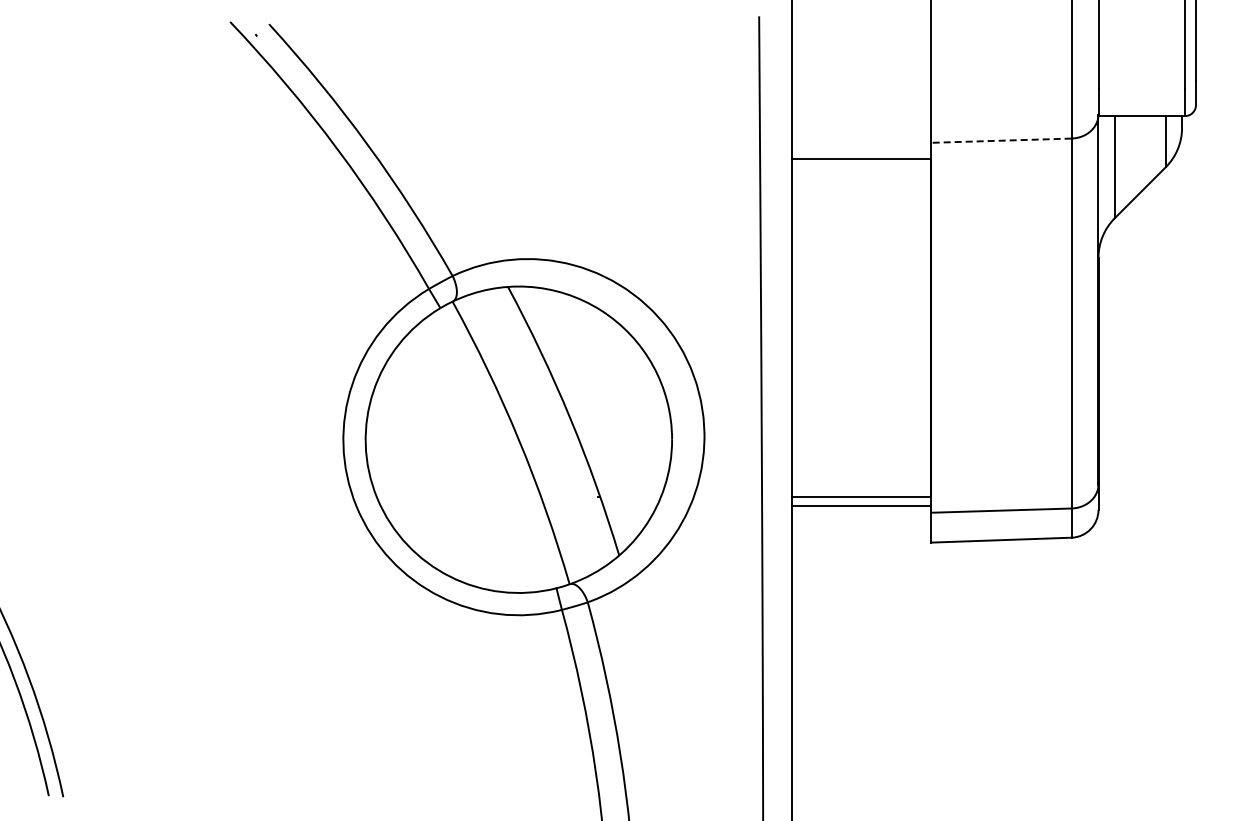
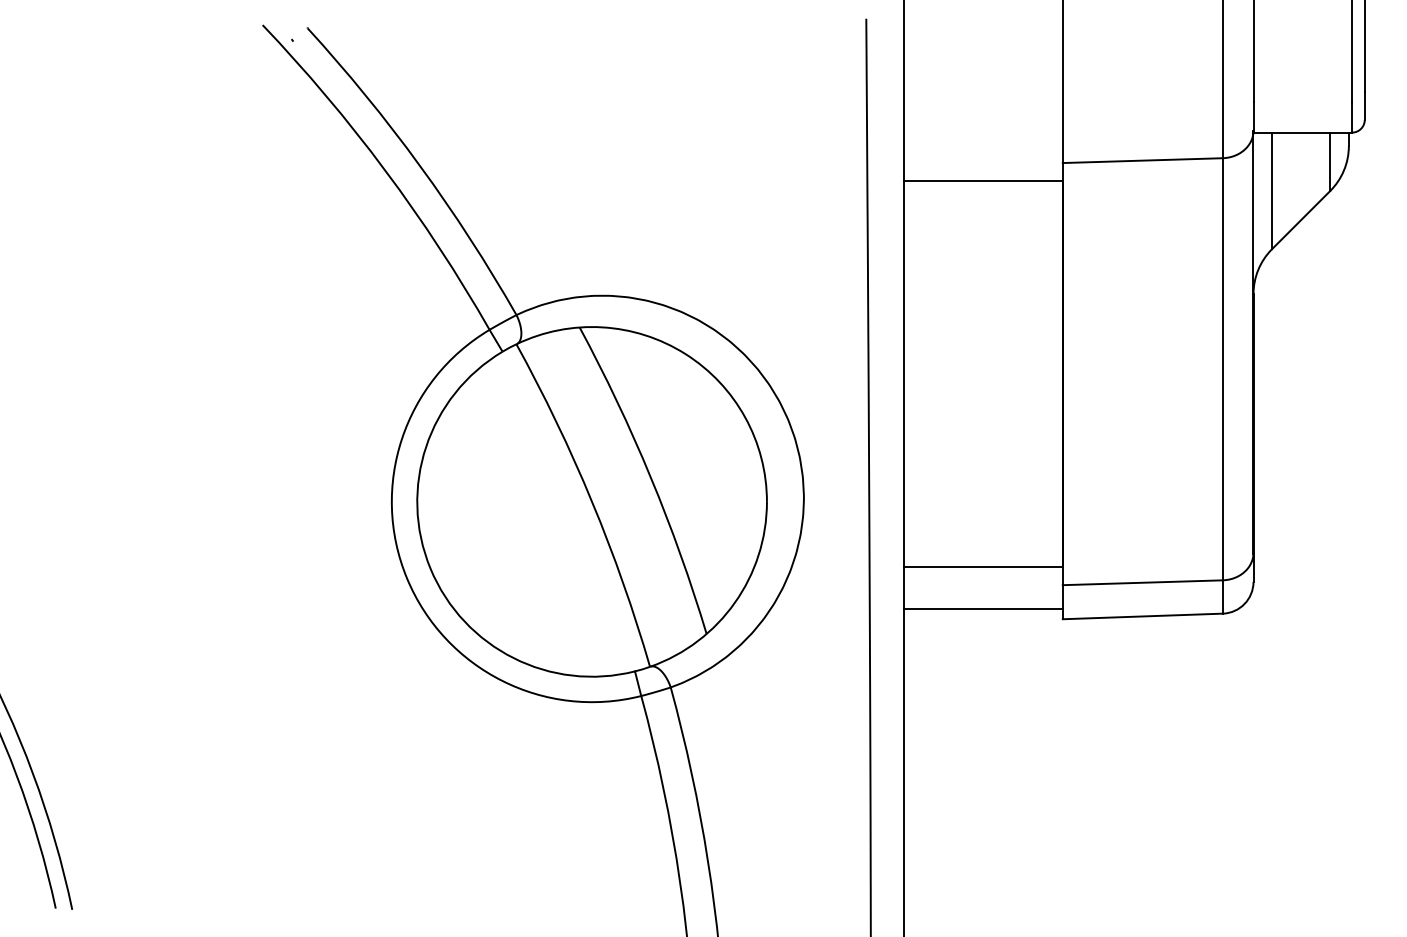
line: (1000, 140) -> (1141, 160), dashed -> solid
line: (861, 506) -> (983, 609), moved

